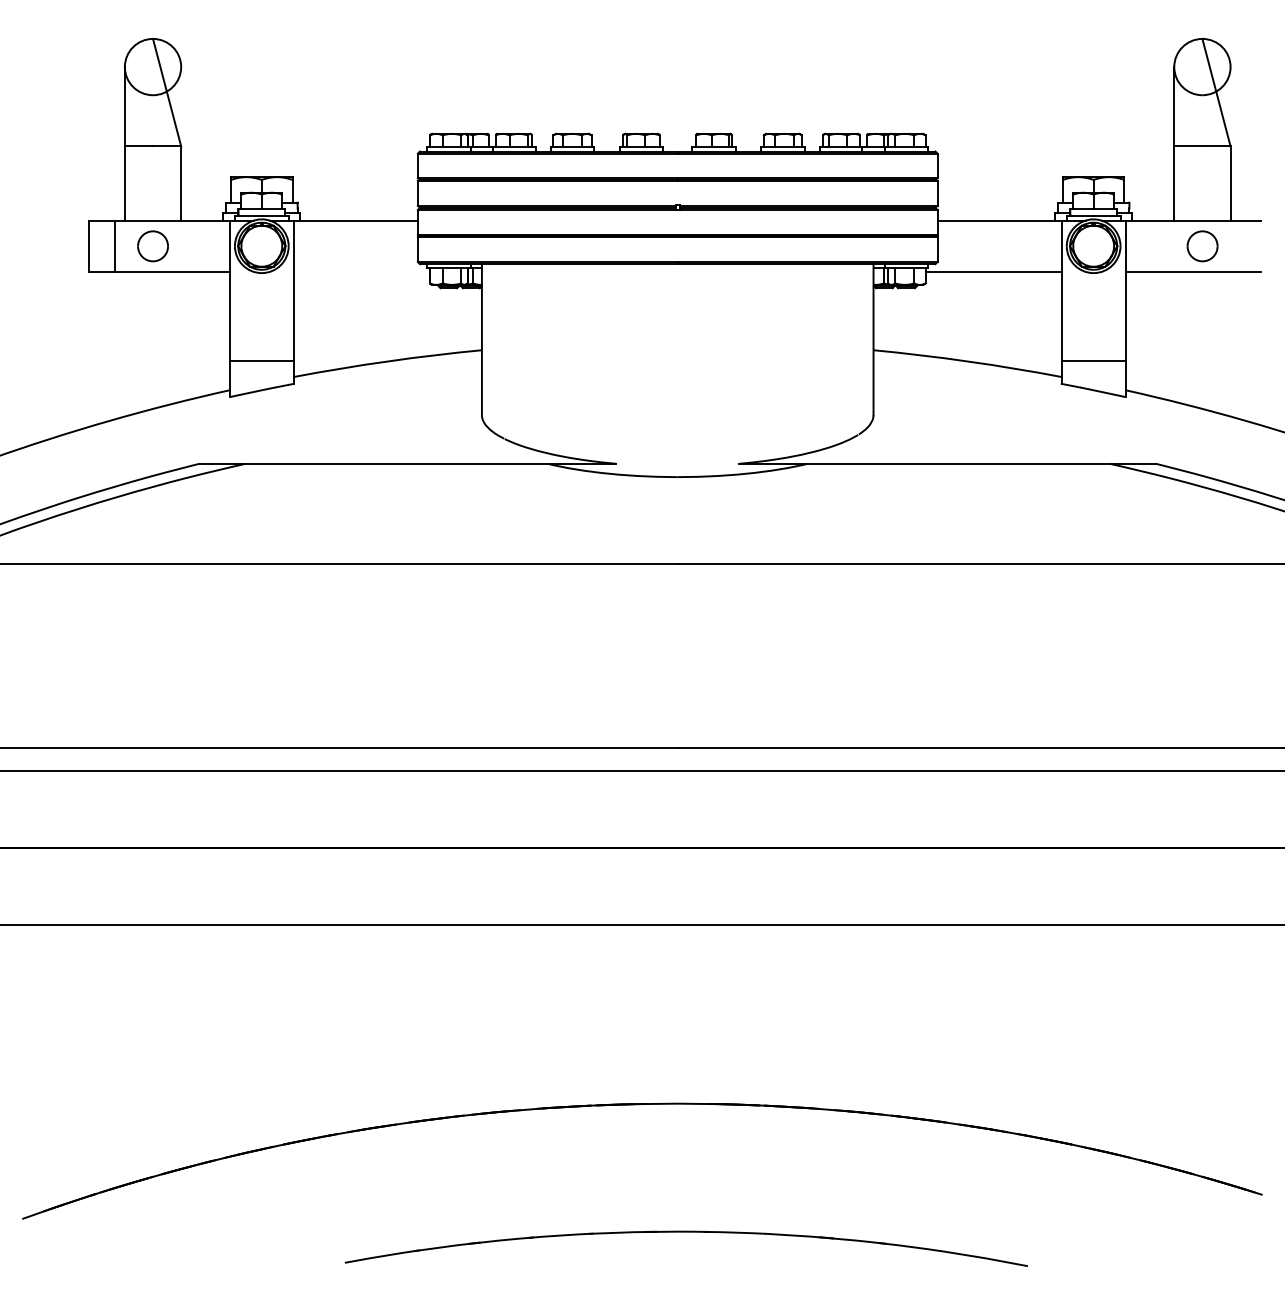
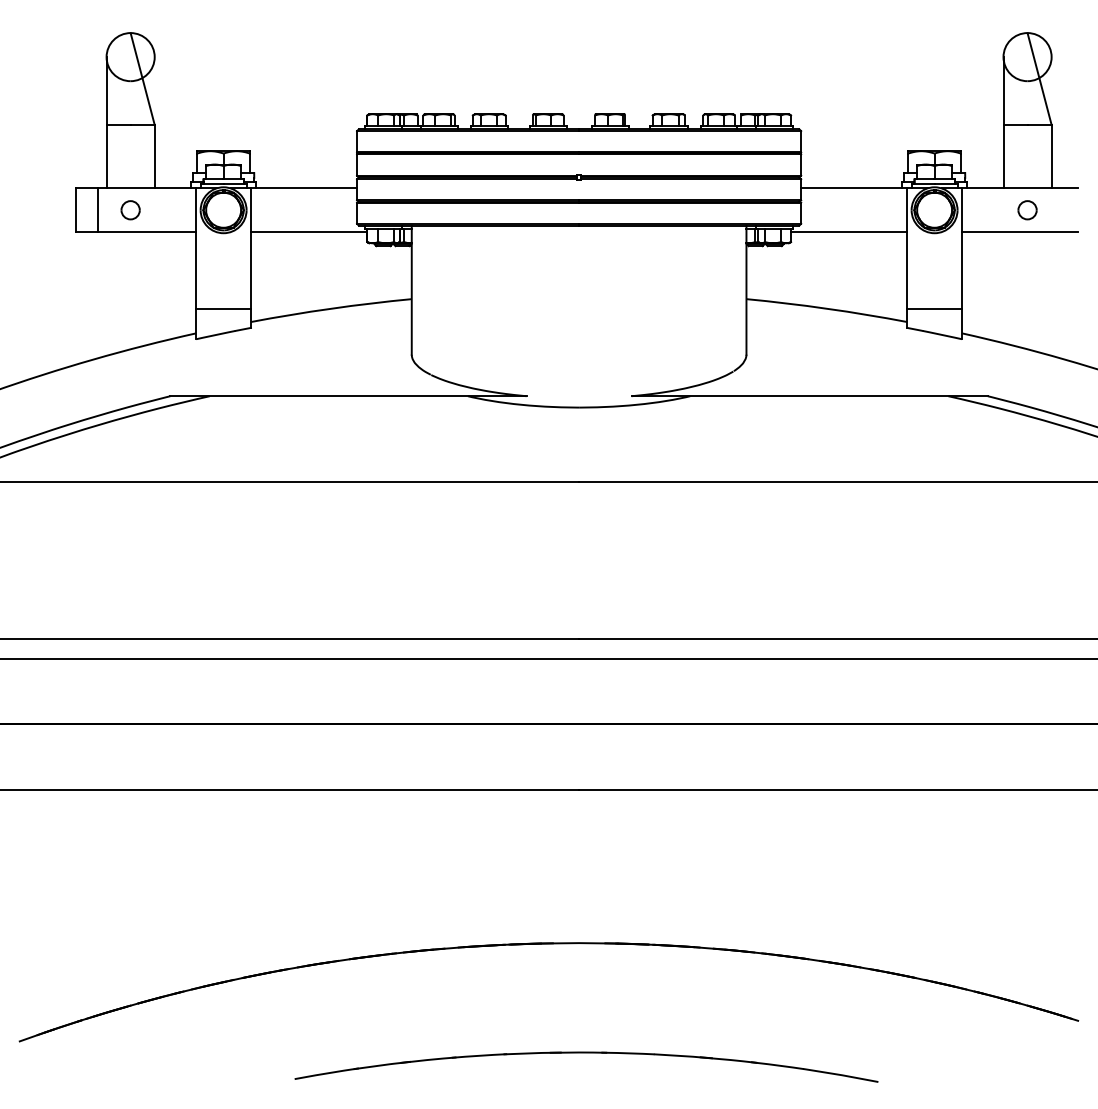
part: (152, 245) -> (130, 209), size x0.71
part: (1201, 245) -> (1026, 209), size x0.71
line: (361, 271) -> (308, 231), added

